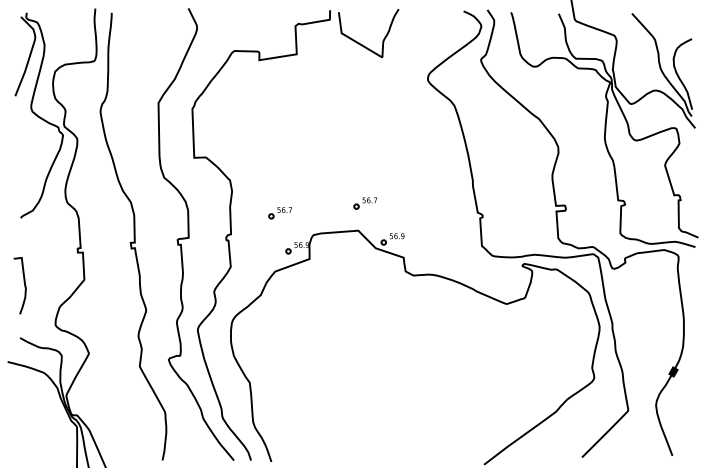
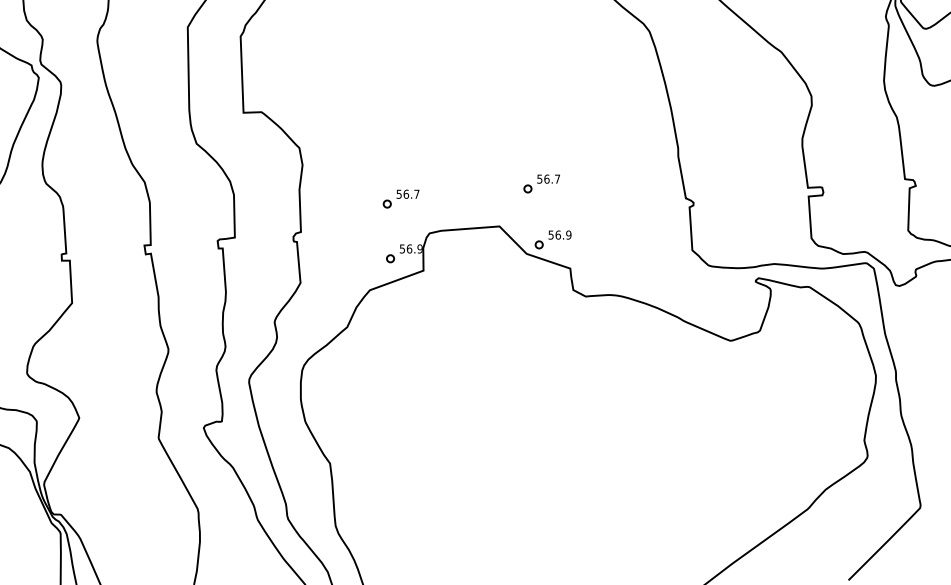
part: (364, 203) -> (540, 184), moved
part: (279, 213) -> (399, 199), moved

